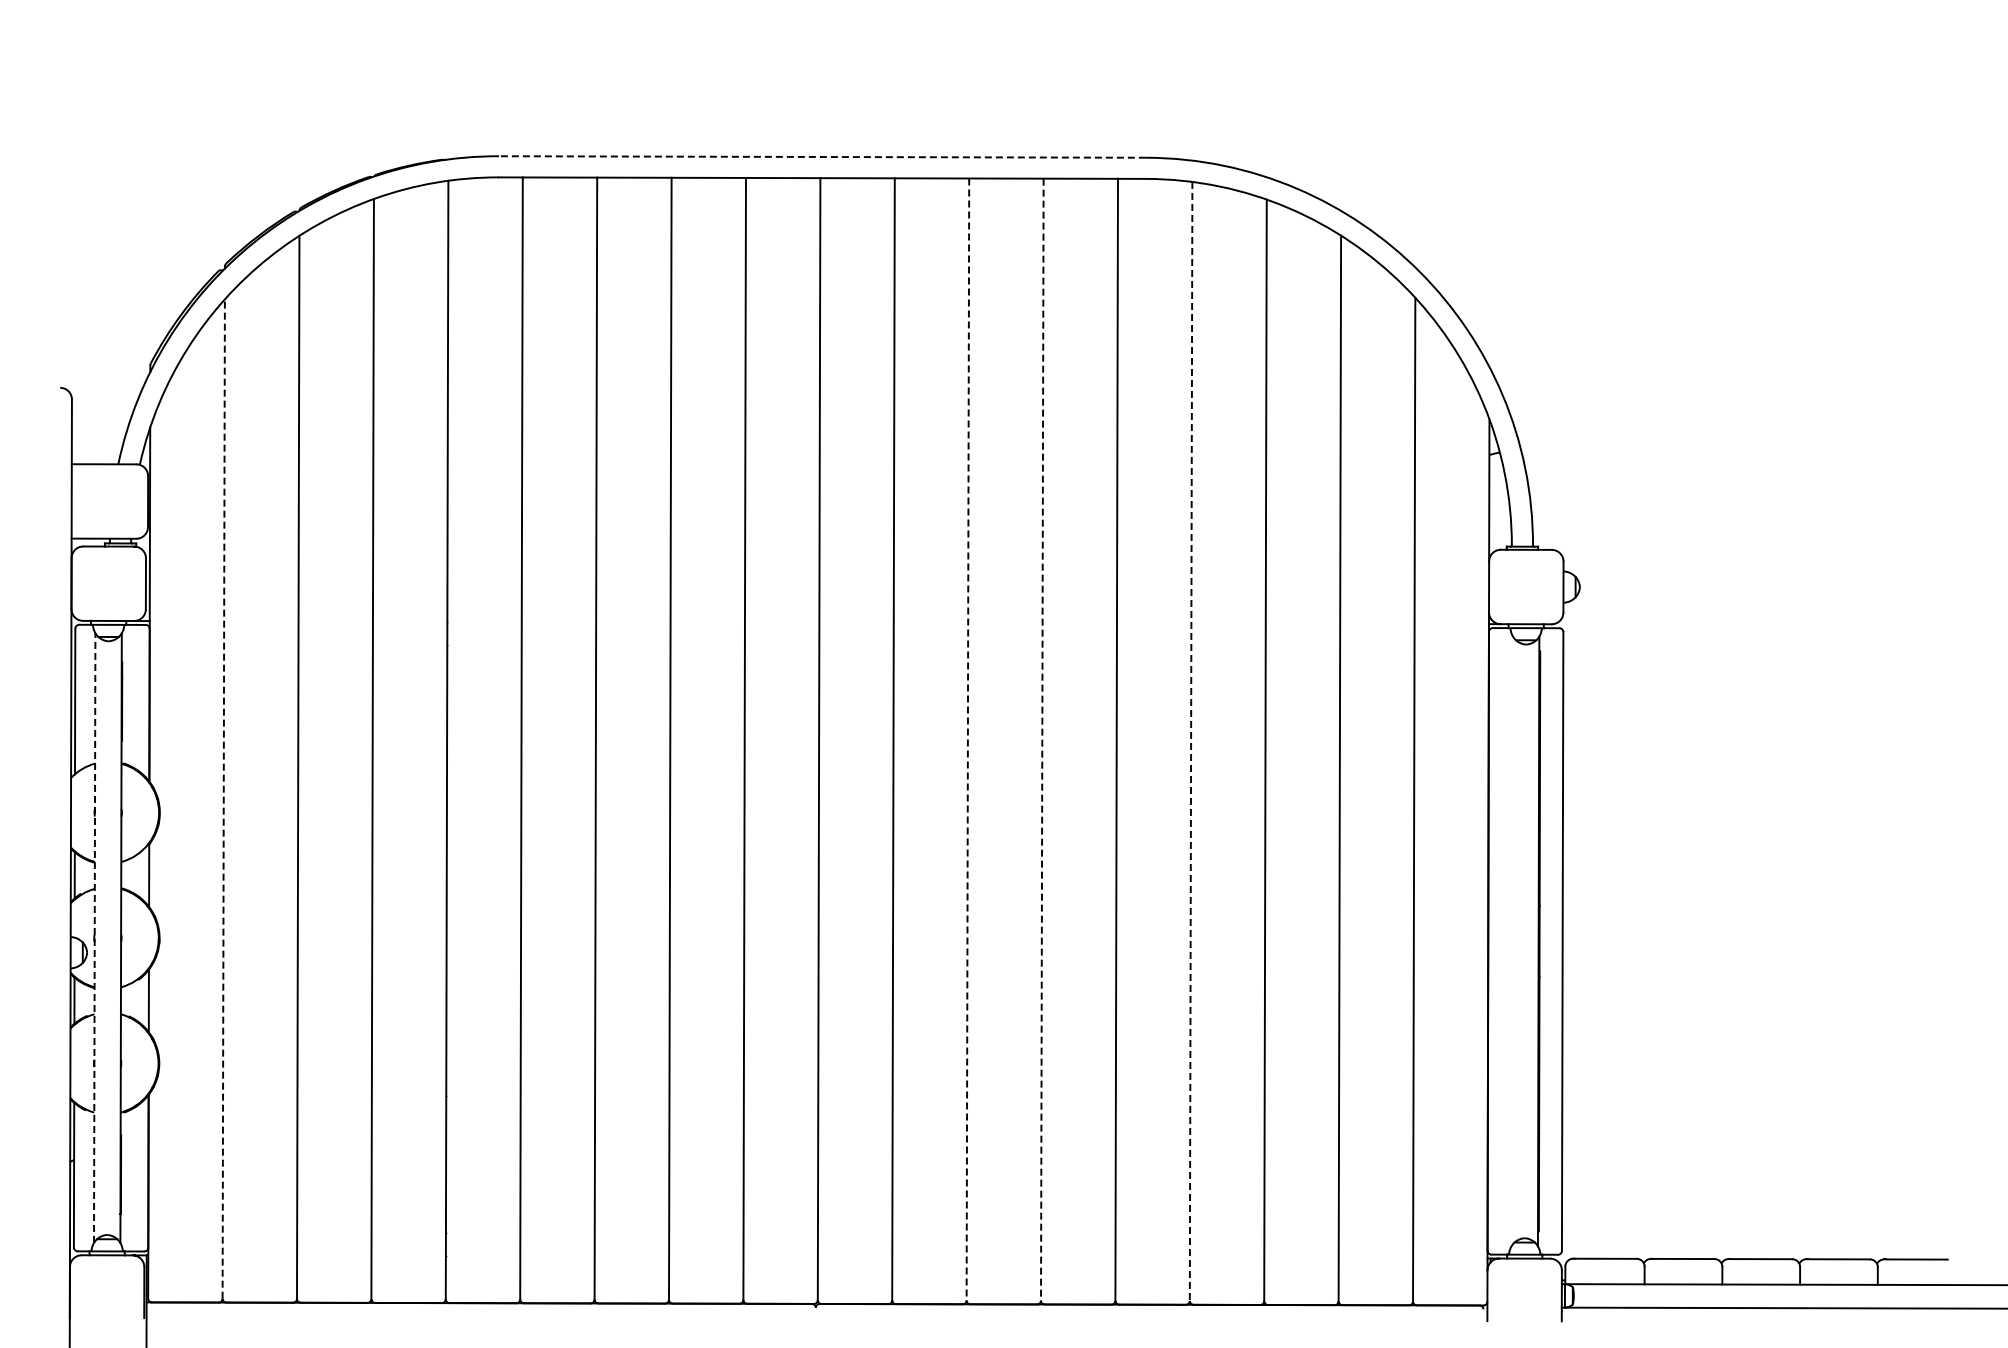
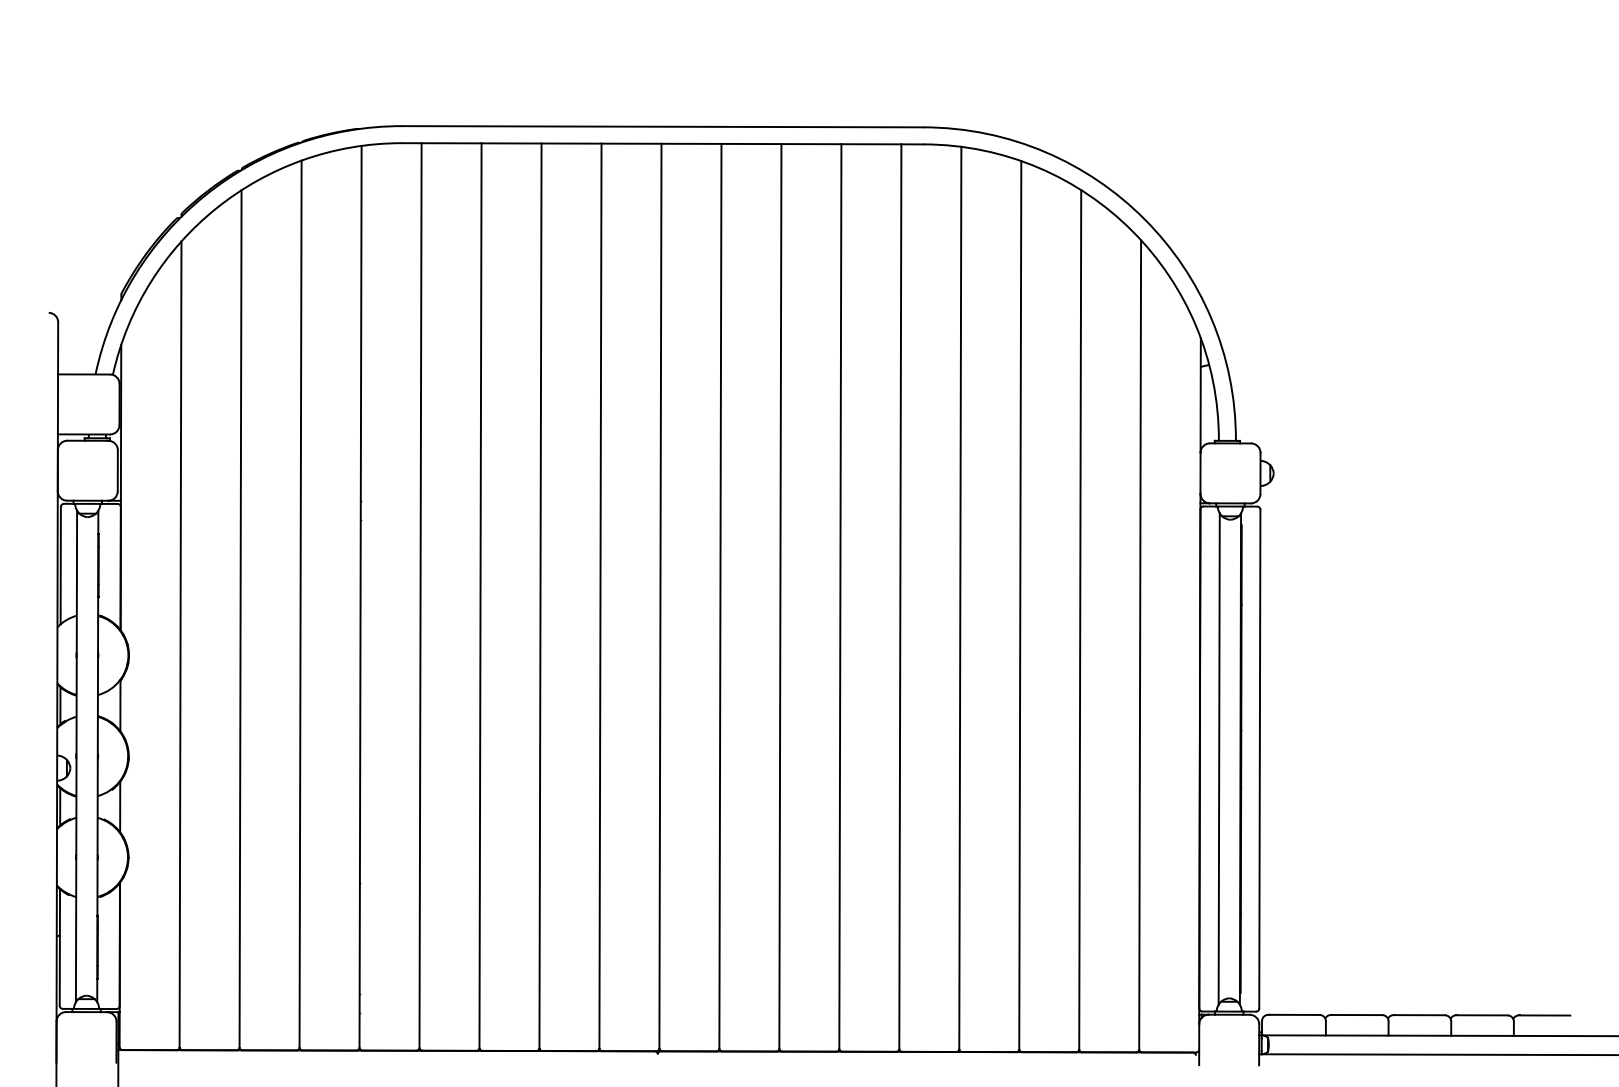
line: (821, 157) -> (662, 127), dashed -> solid
line: (967, 739) -> (780, 596), dashed -> solid
line: (1042, 739) -> (840, 596), dashed -> solid
line: (1191, 741) -> (960, 597), dashed -> solid
line: (223, 799) -> (180, 644), dashed -> solid
line: (94, 938) -> (76, 756), dashed -> solid
line: (1511, 941) -> (1218, 759), added

